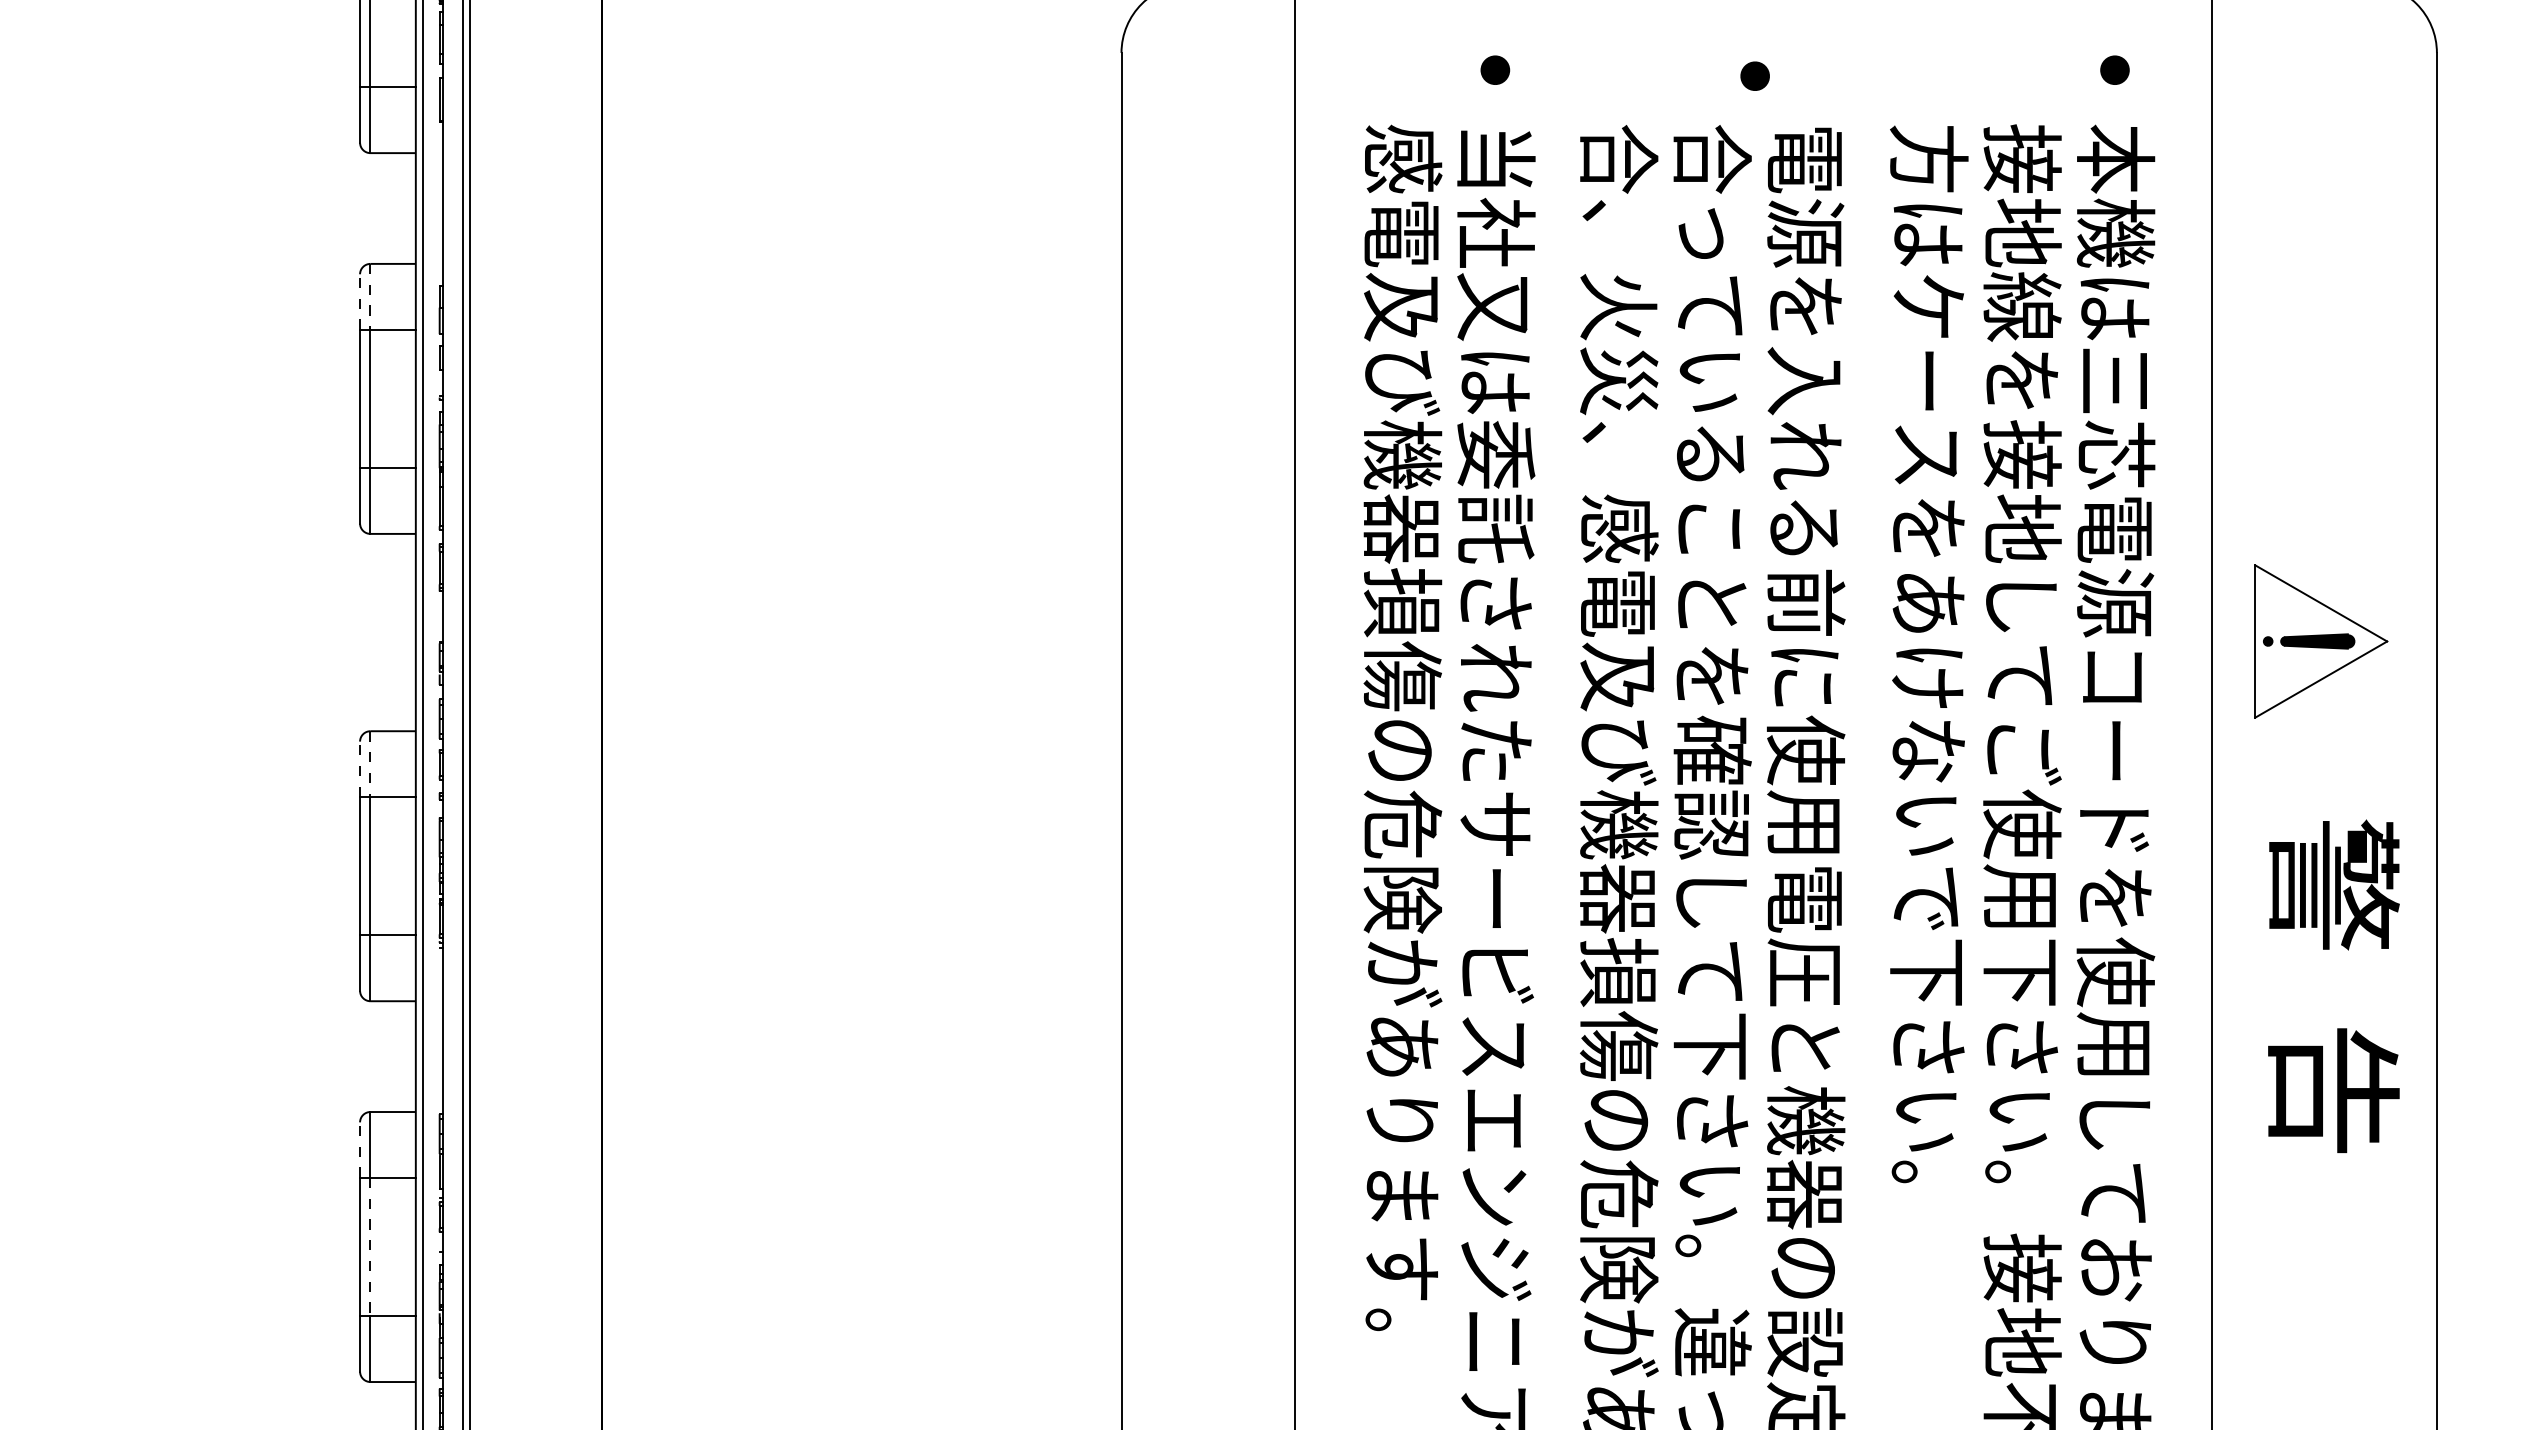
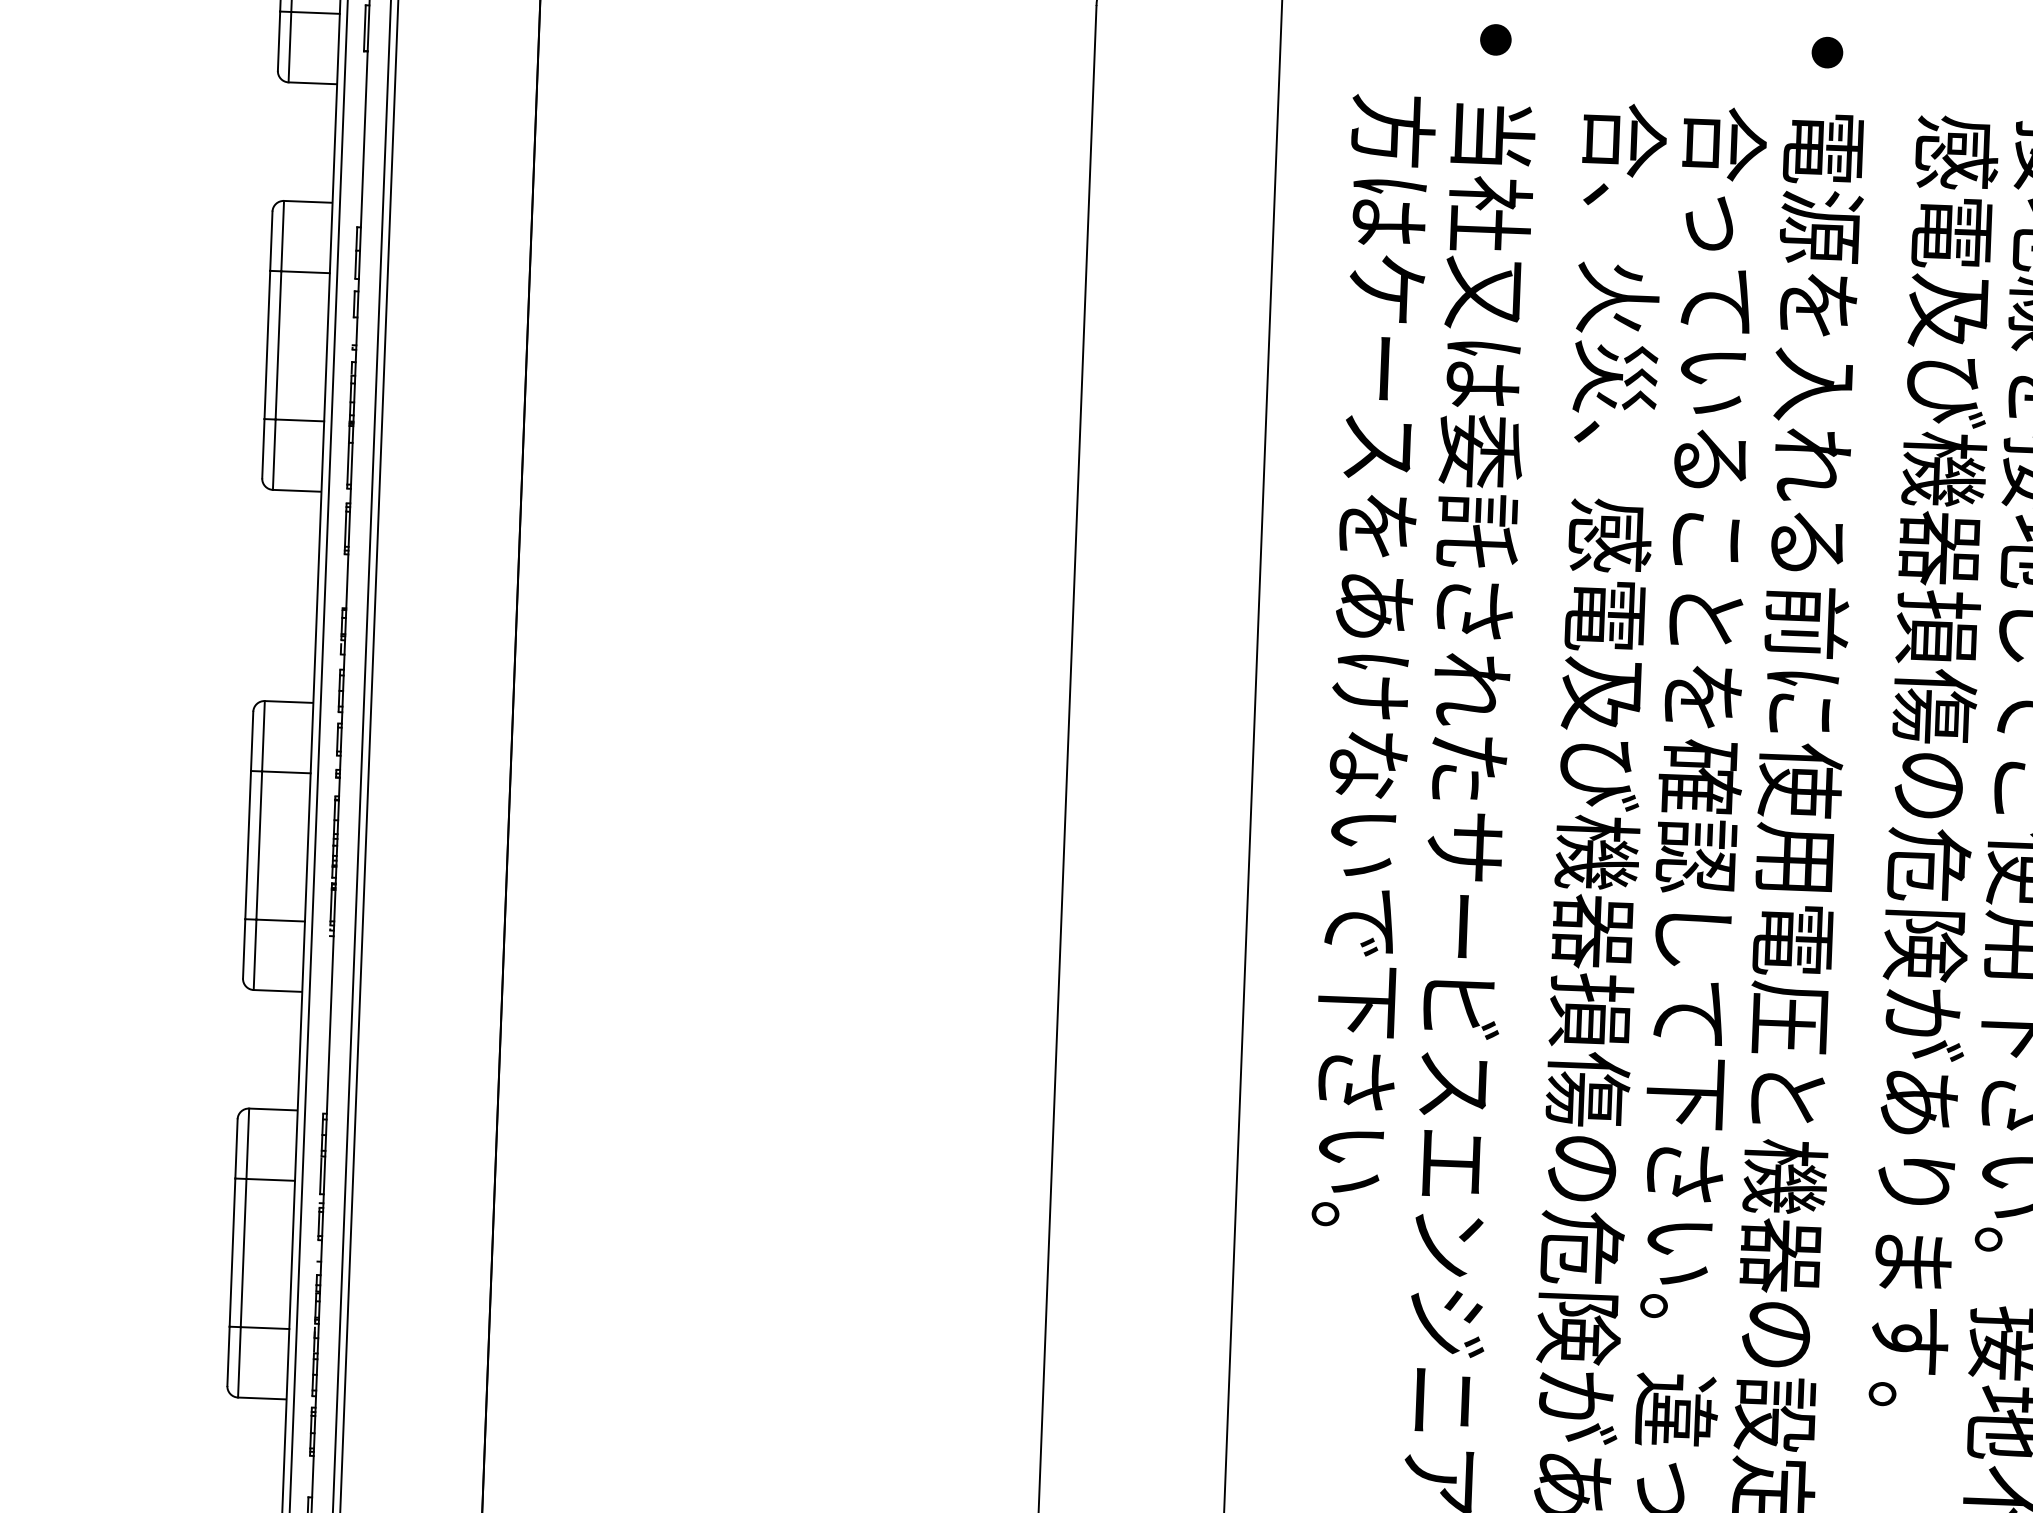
part: (1754, 75) -> (1826, 51), moved
line: (370, 296) -> (282, 235), dashed -> solid
line: (360, 301) -> (271, 240), dashed -> solid
text: (1402, 727) -> (1369, 739), 感電及び機器損傷の危険があります。 -> 方はケースをあけないで下さい。
text: (1928, 727) -> (1932, 761), 方はケースをあけないで下さい。 -> 感電及び機器損傷の危険があります。
line: (370, 764) -> (263, 736), dashed -> solid
line: (360, 769) -> (252, 741), dashed -> solid
line: (360, 1150) -> (236, 1149), dashed -> solid
line: (370, 1247) -> (243, 1253), dashed -> solid

